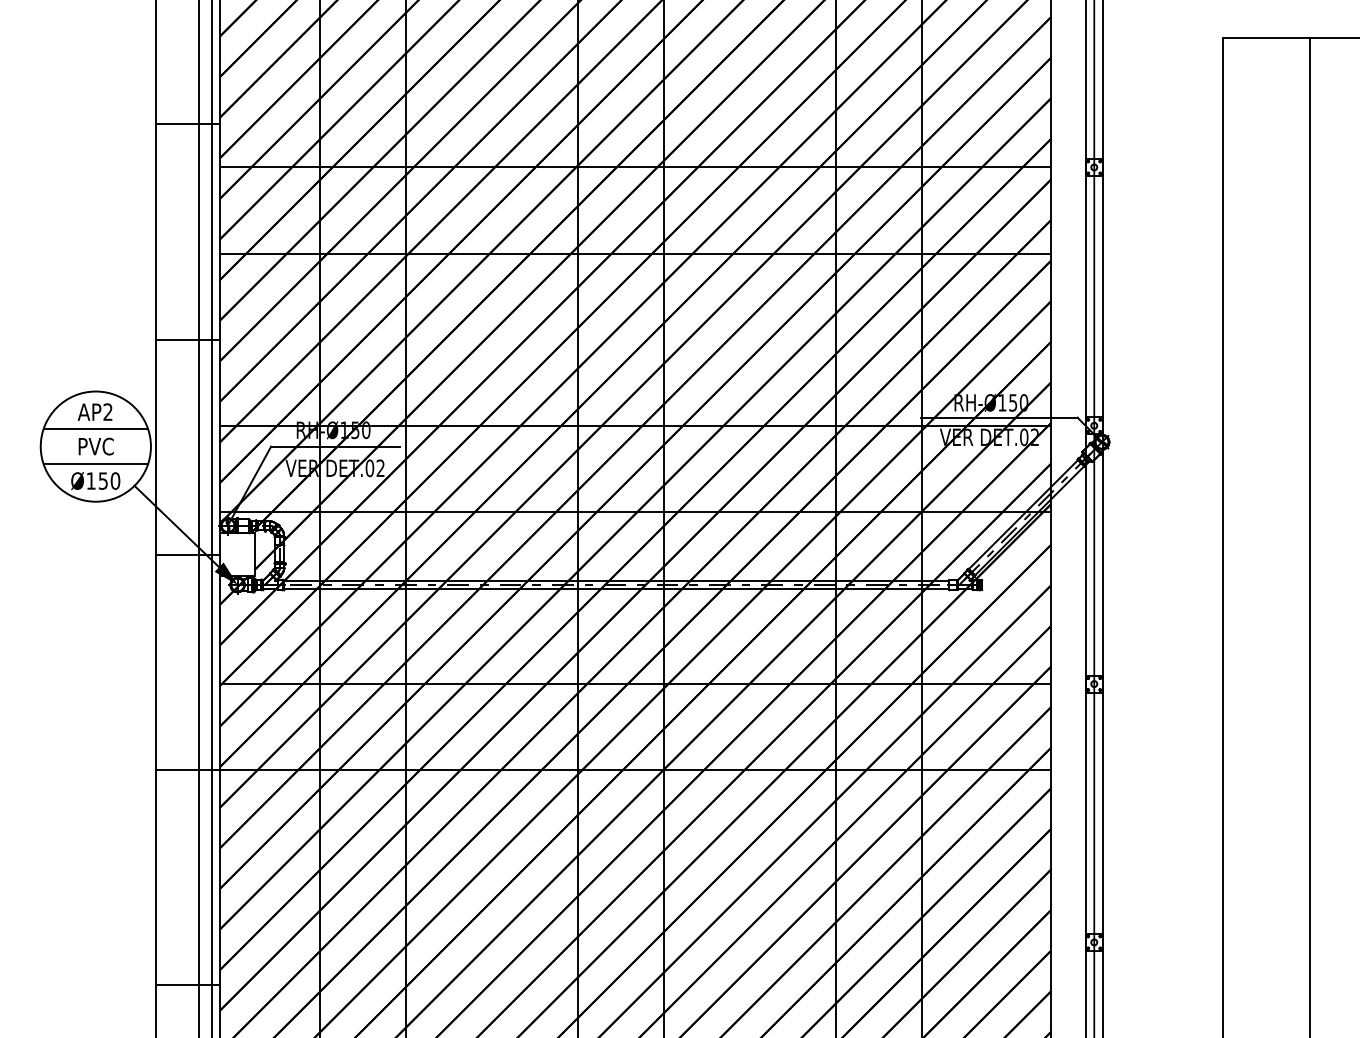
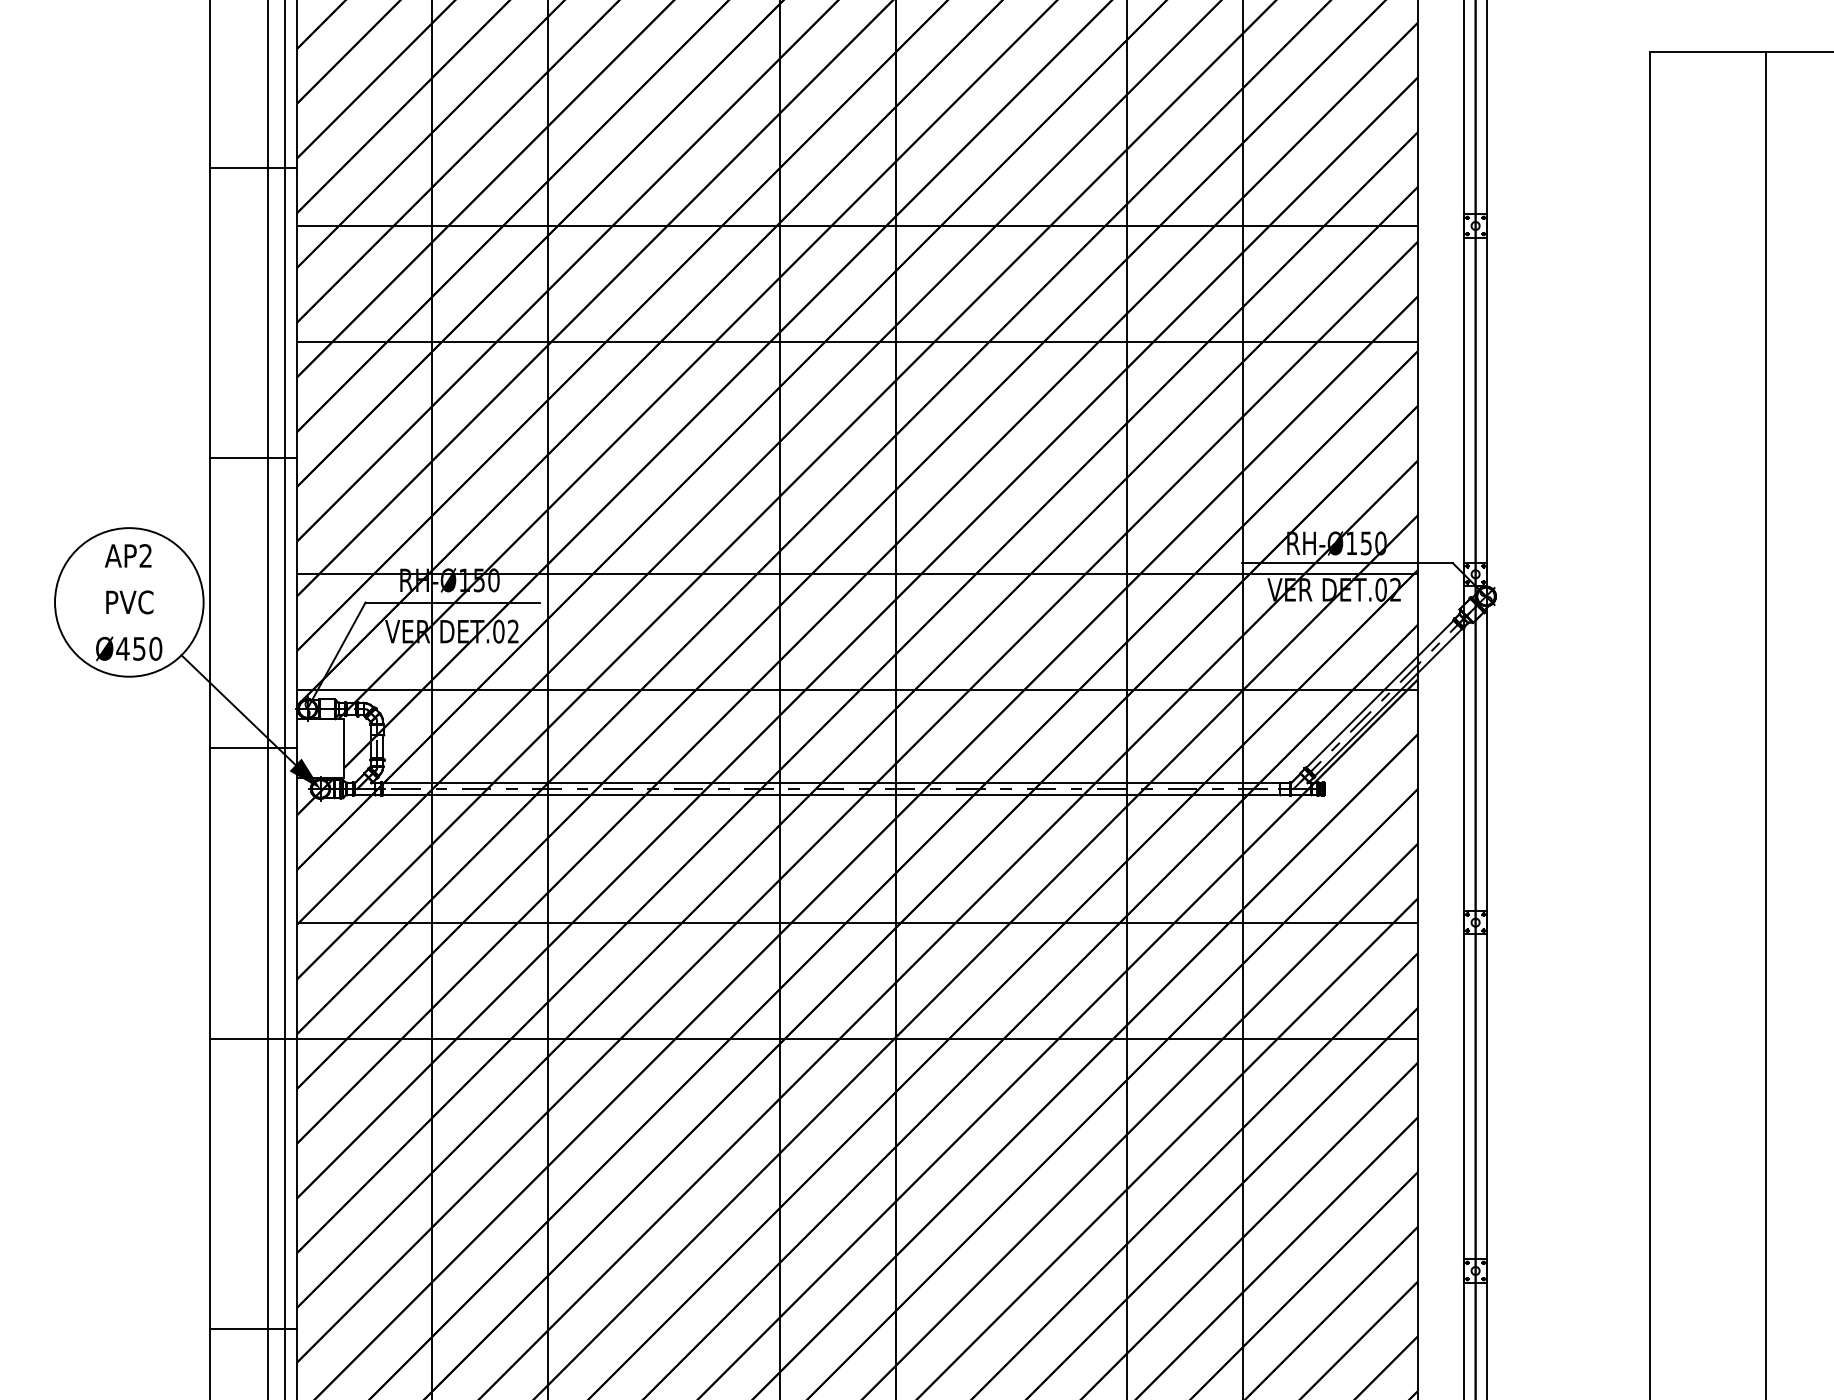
line: (95, 429) -> (128, 579), removed
line: (95, 463) -> (128, 625), removed
text: (90, 480) -> (122, 648), Ø150 -> Ø450

